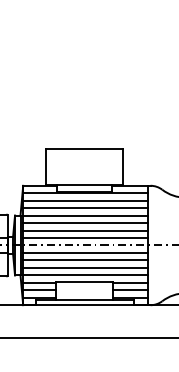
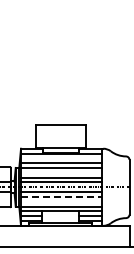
line: (85, 200) -> (61, 158), removed
line: (85, 222) -> (61, 172), removed
line: (85, 259) -> (61, 196), solid -> dashed
line: (85, 267) -> (61, 201), removed

